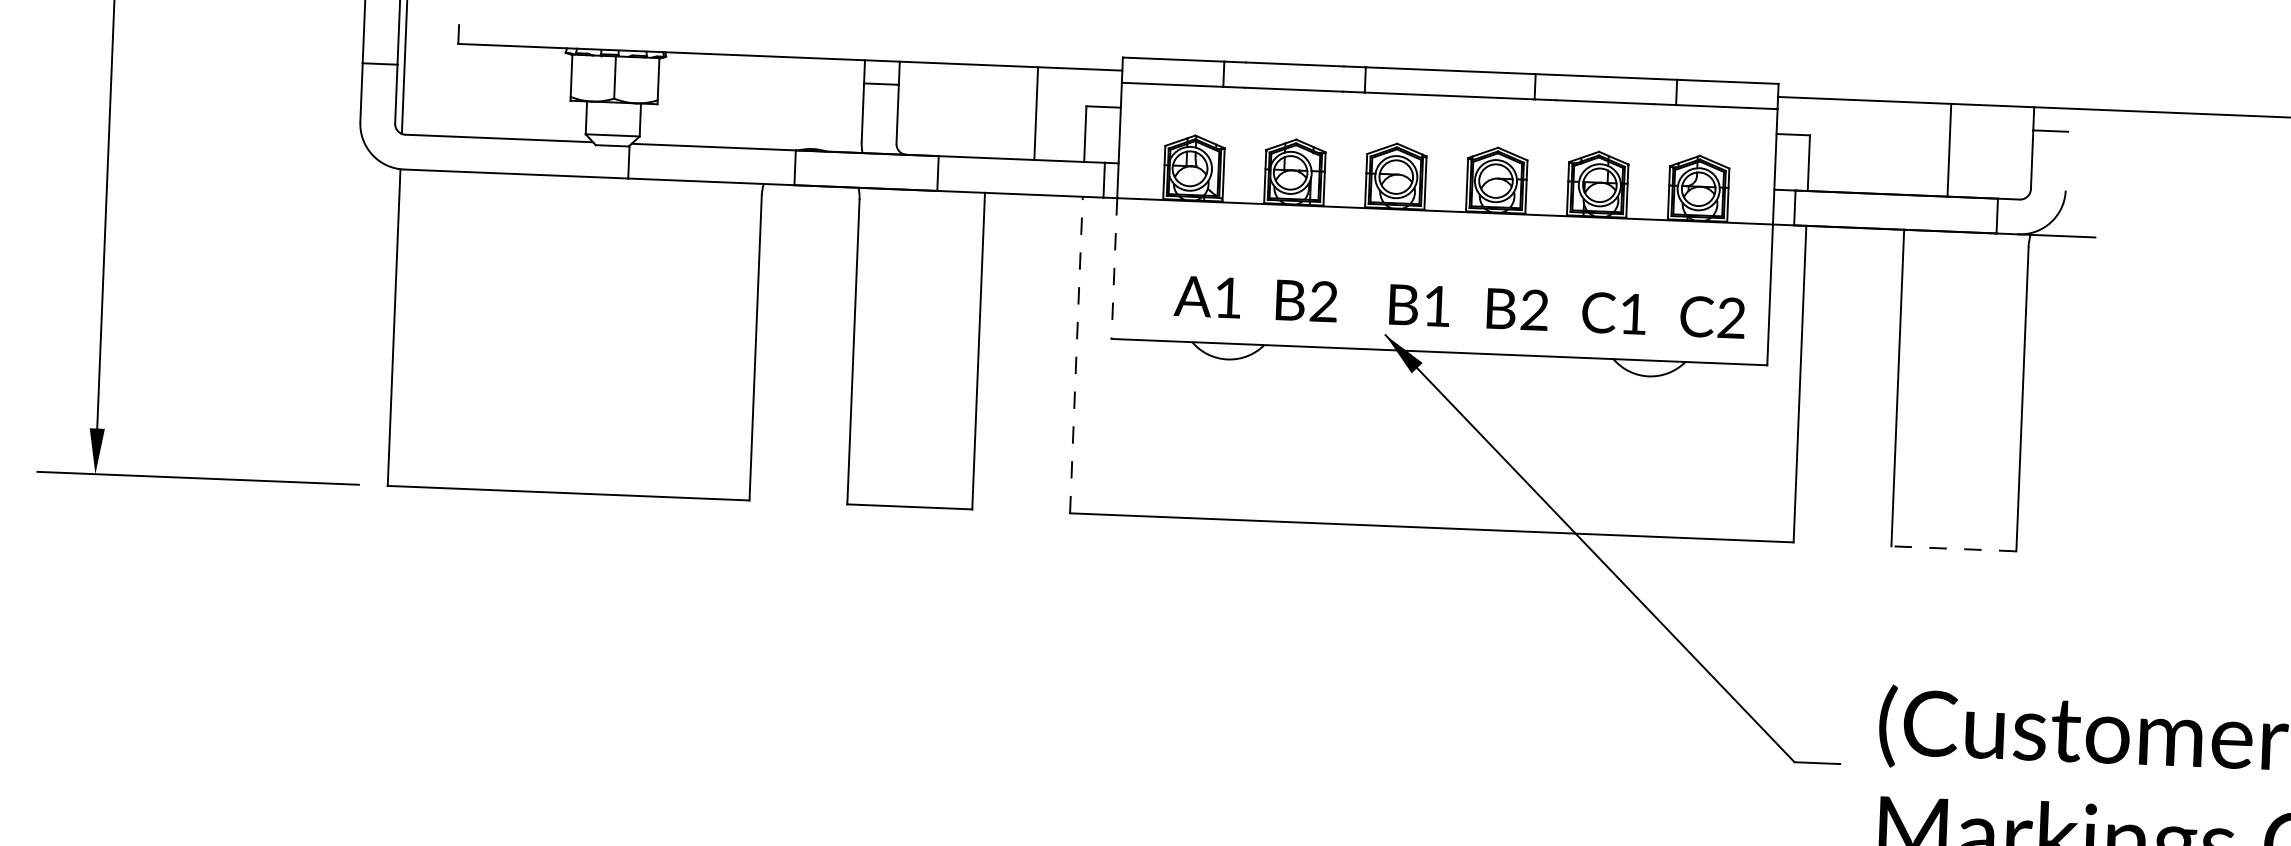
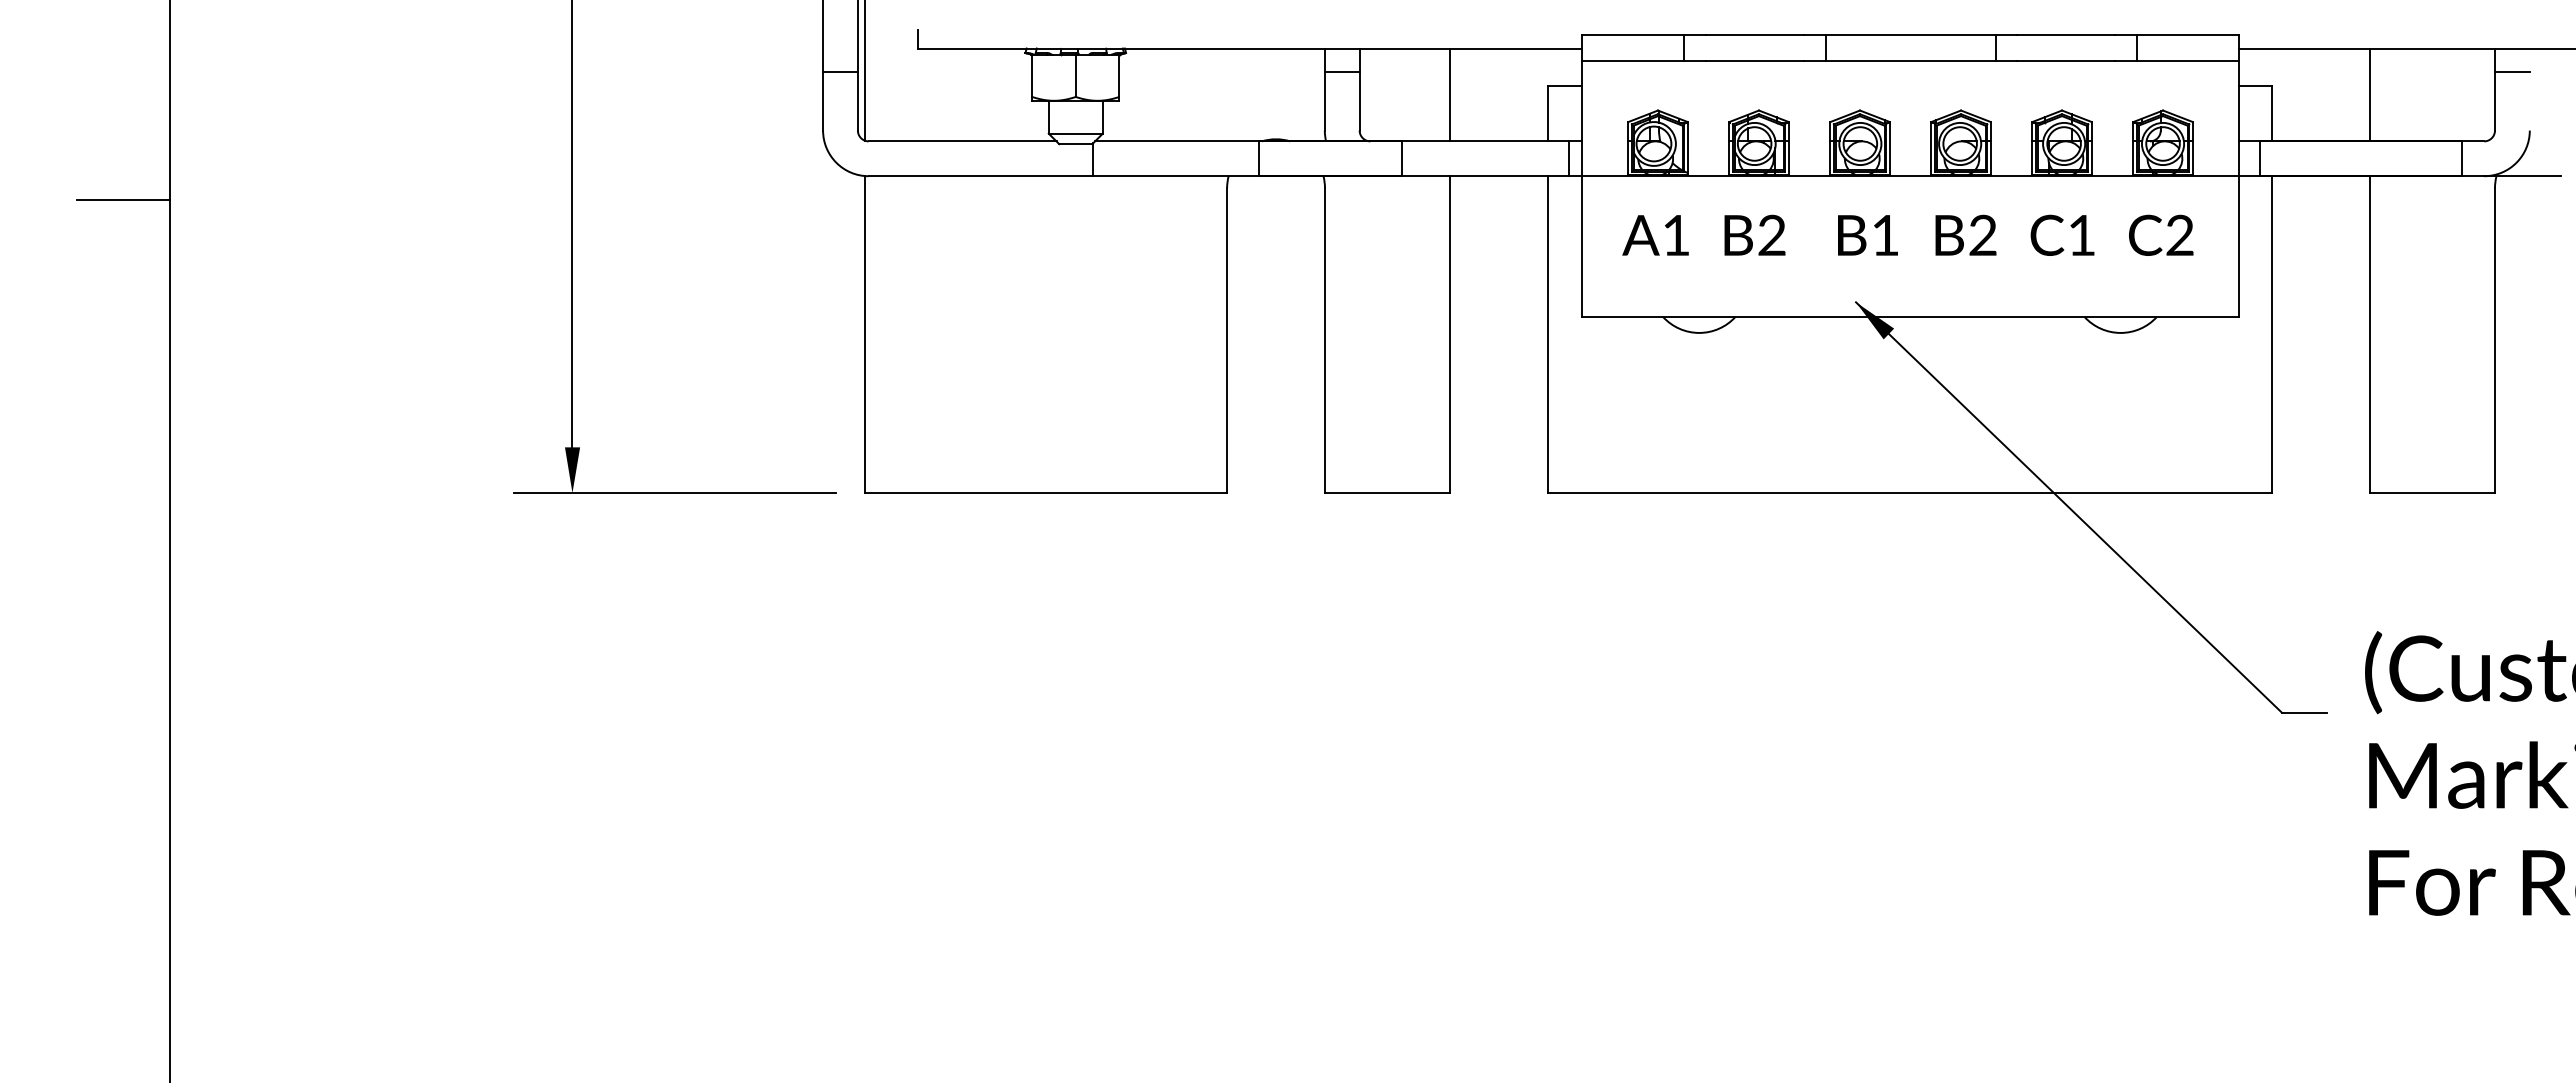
line: (1036, 113) -> (1450, 94), moved
line: (1948, 149) -> (2369, 94), moved
line: (1114, 269) -> (1582, 247), dashed -> solid
text: (1459, 306) -> (1907, 234), moved
line: (1076, 354) -> (1547, 334), dashed -> solid
line: (1953, 549) -> (2432, 493), dashed -> solid

